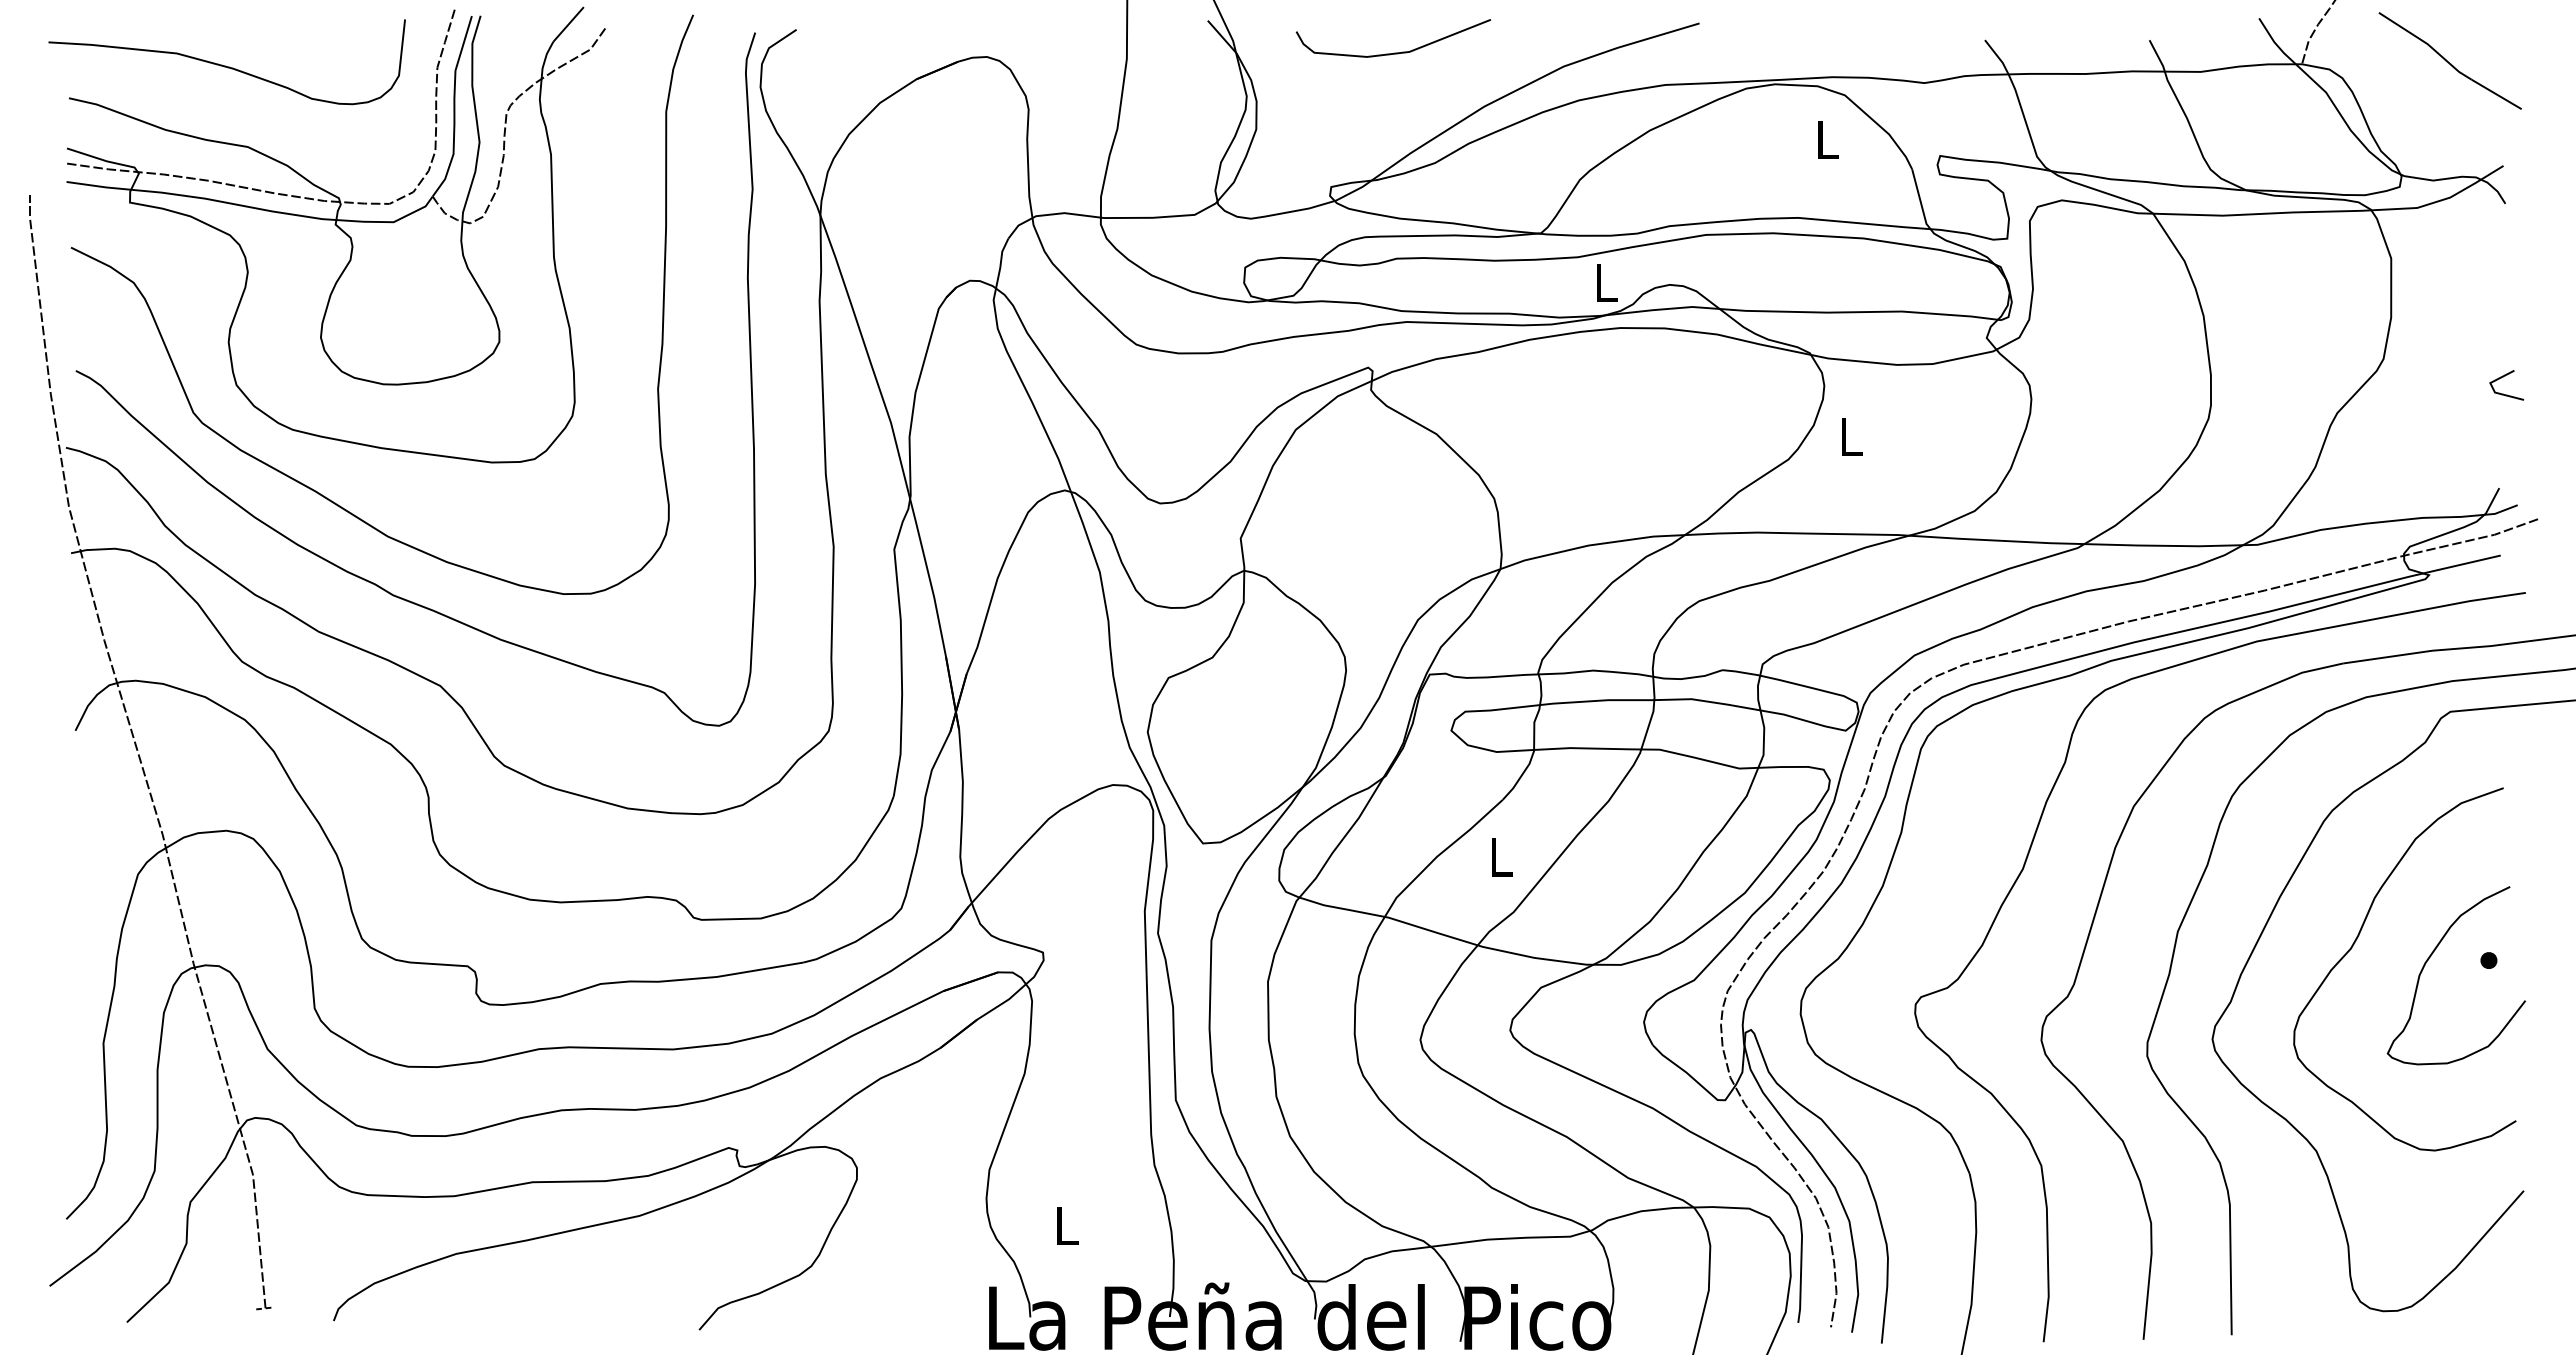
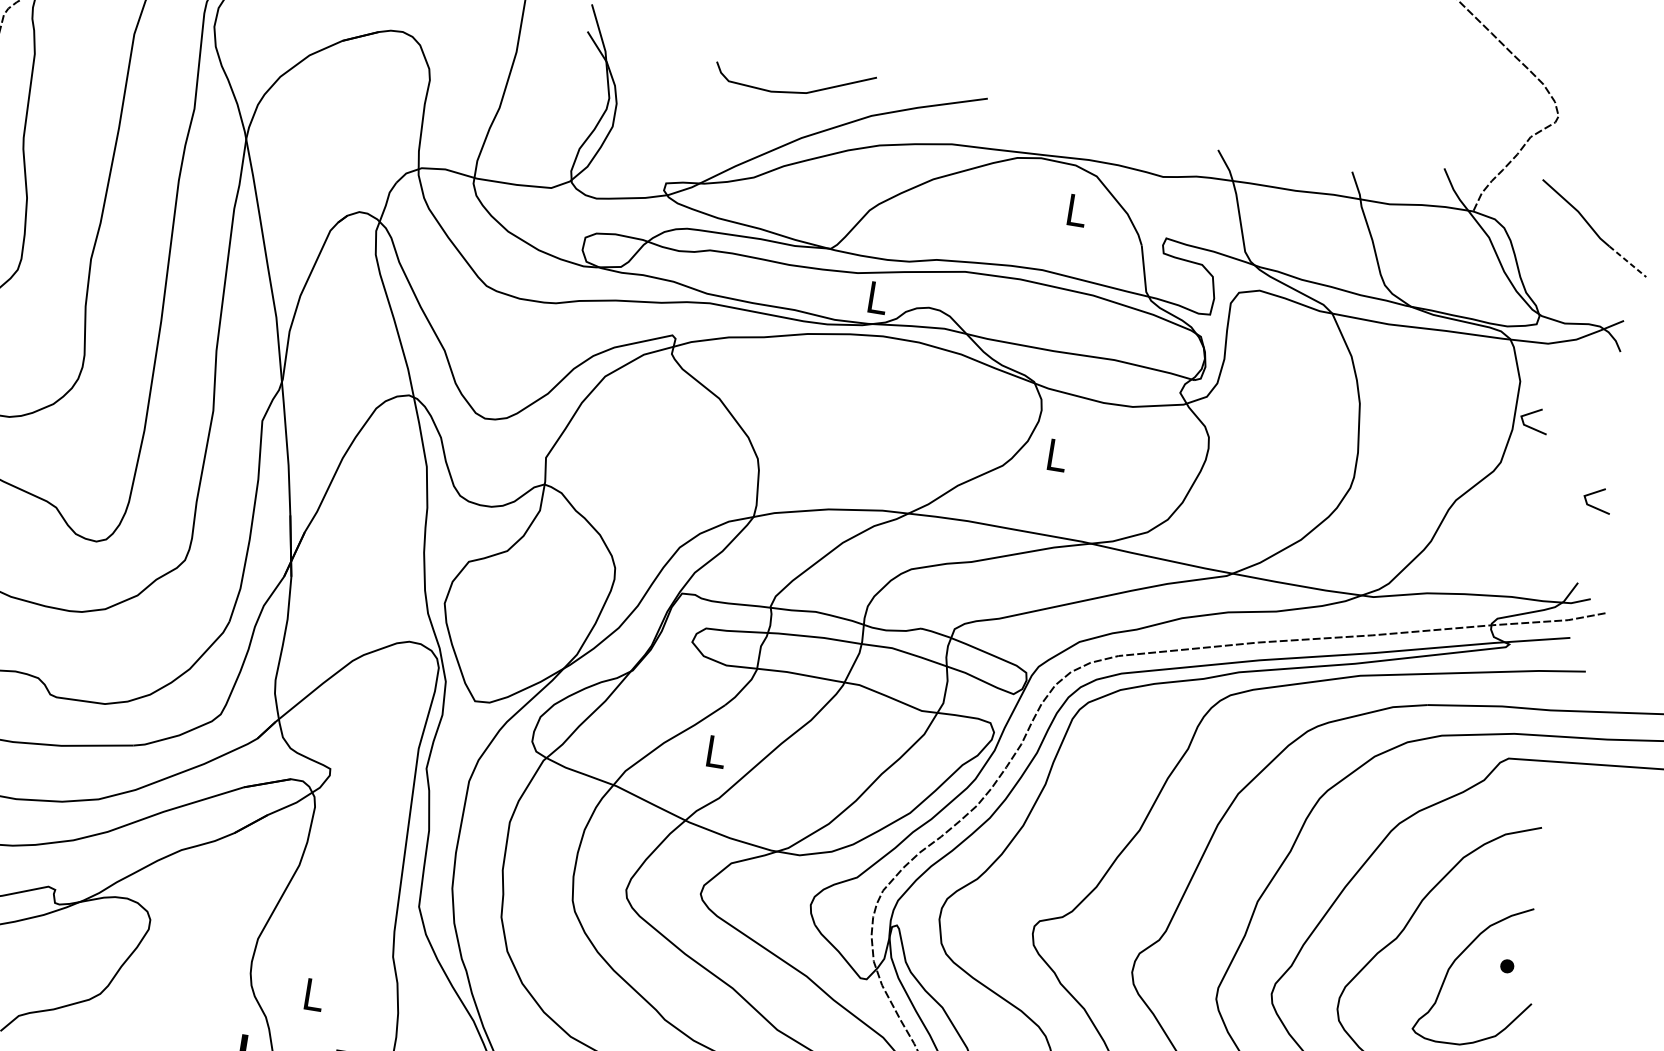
curve: (1393, 52) -> (793, 91), moved
line: (2497, 94) -> (1628, 261), solid -> dashed
line: (2412, 294) -> (1532, 413), added

